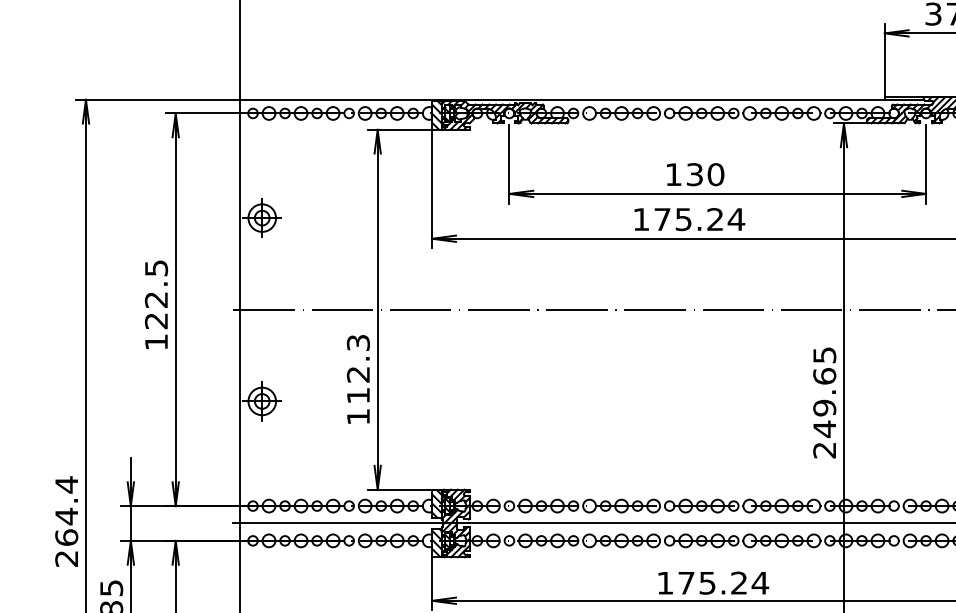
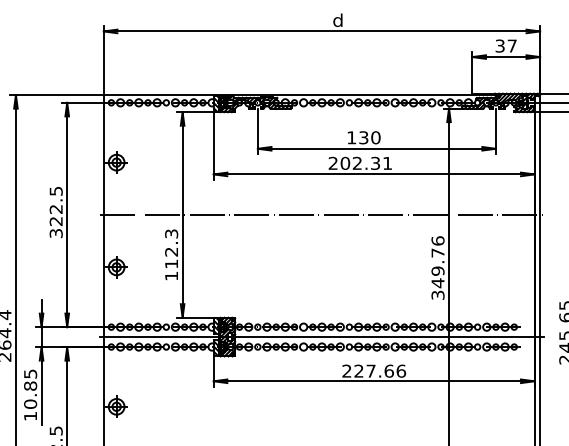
text: (689, 217) -> (360, 162), 175.24 -> 202.31
text: (155, 342) -> (55, 233), 122.5 -> 322.5
text: (823, 401) -> (437, 267), 249.65 -> 349.76
text: (713, 581) -> (374, 370), 175.24 -> 227.66

